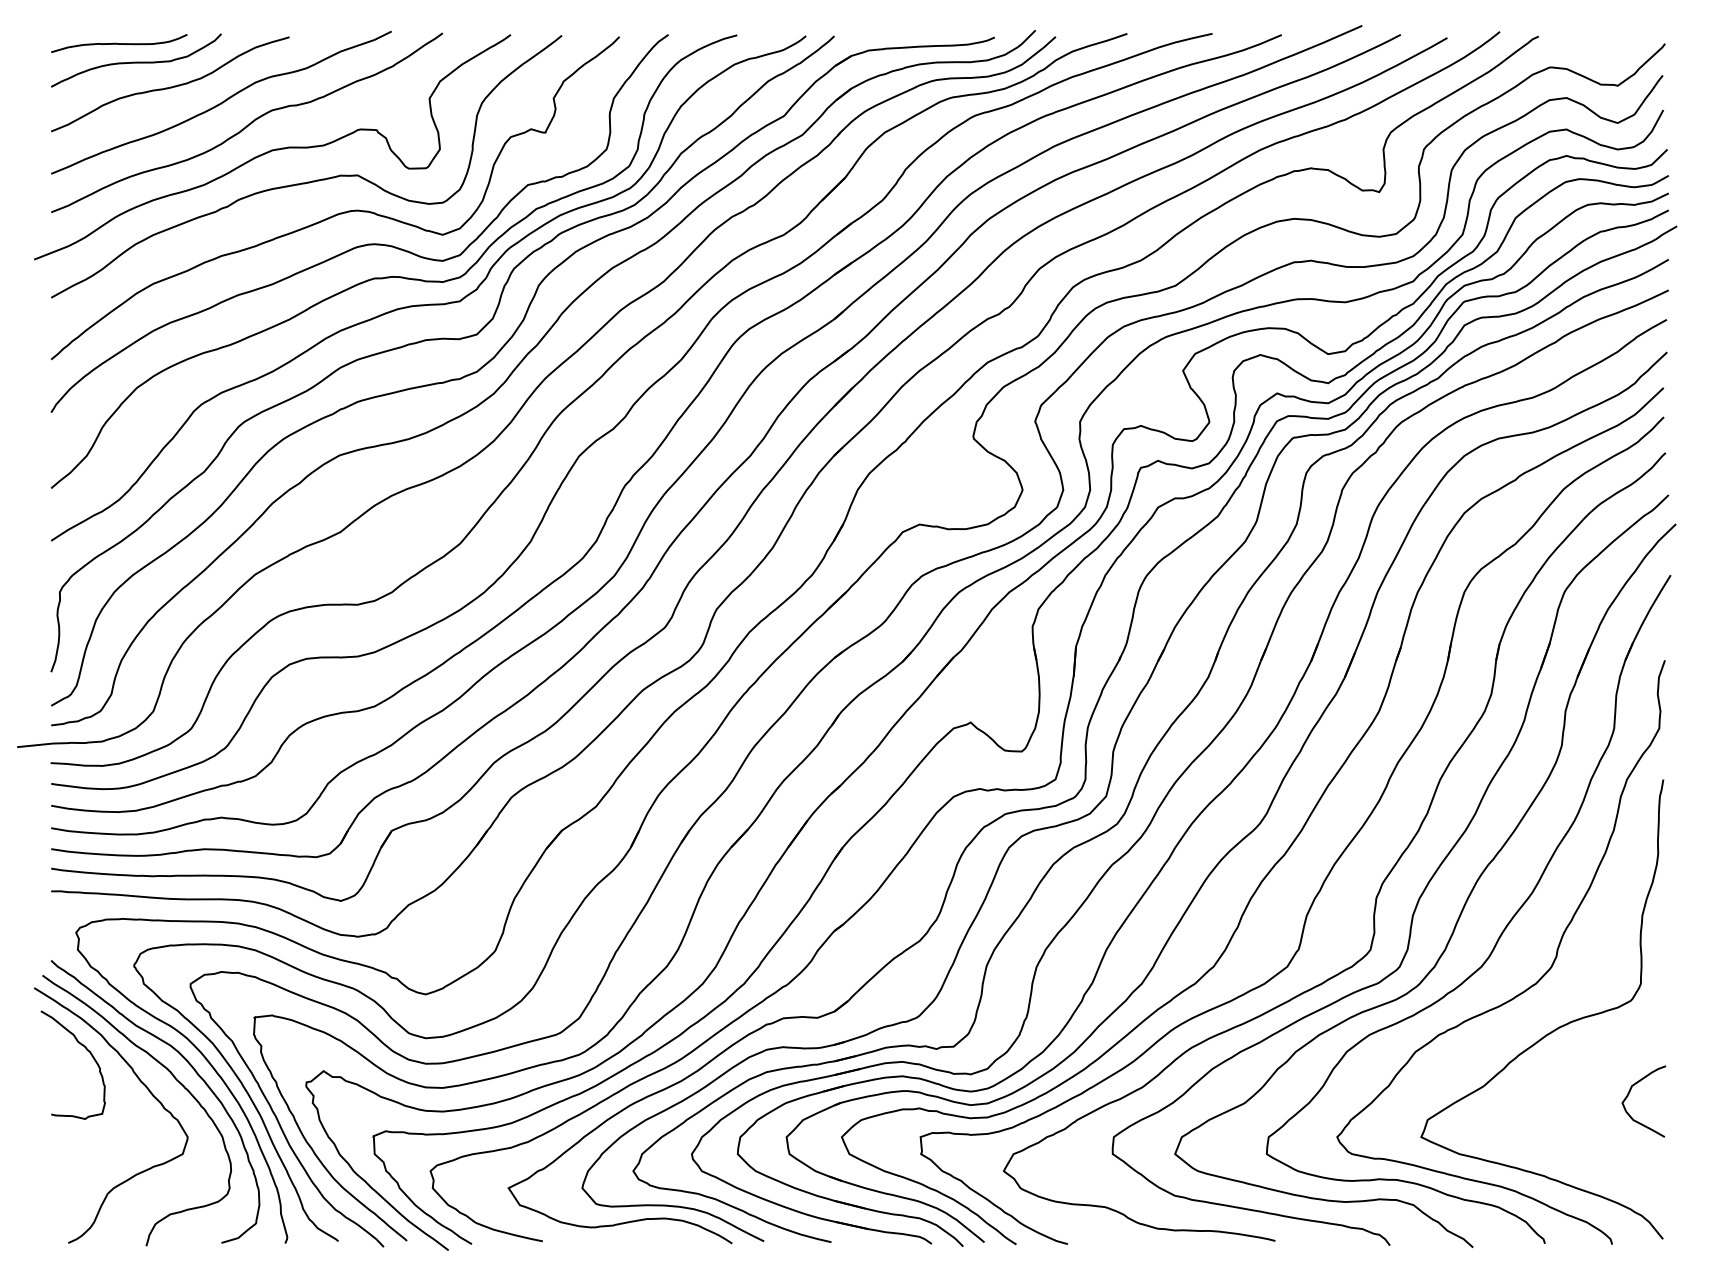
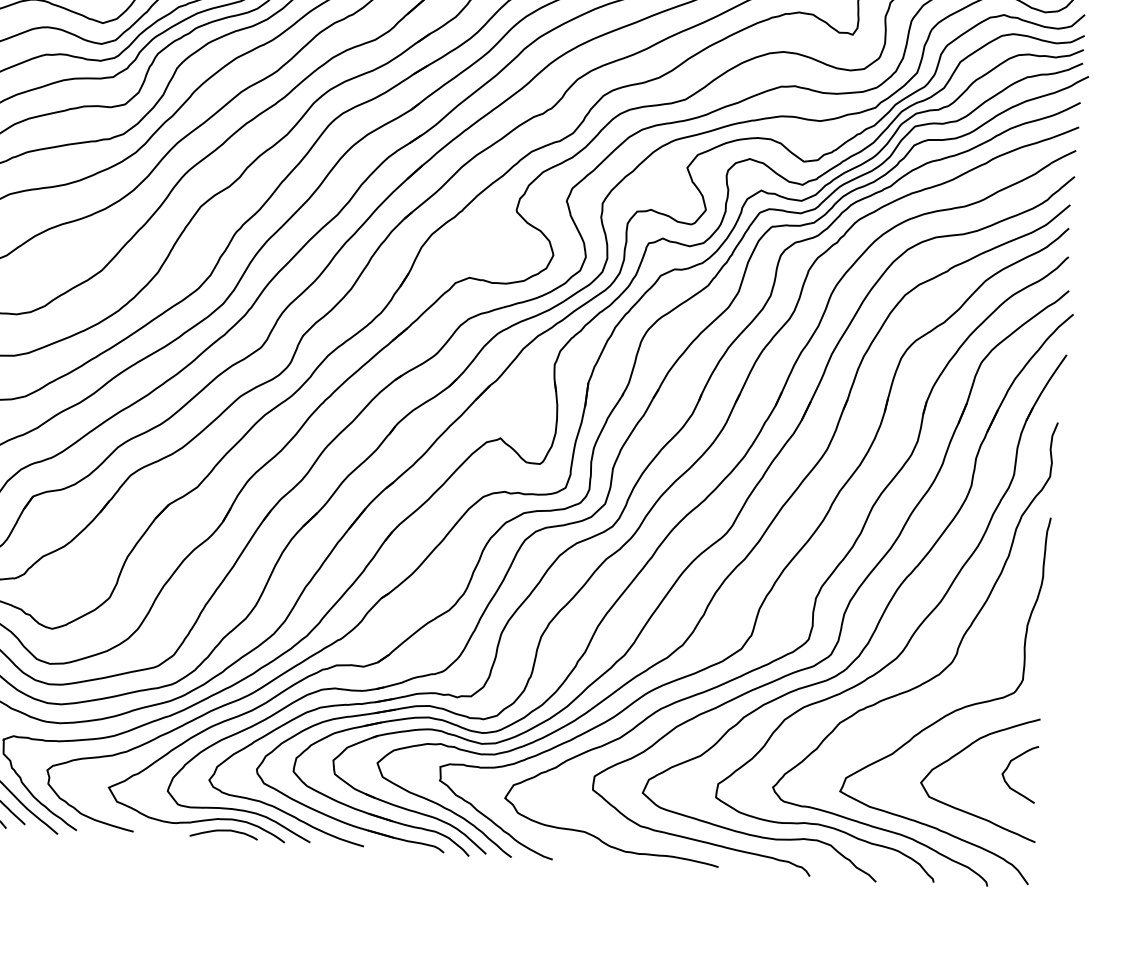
curve: (1570, 1078) -> (962, 751), added
curve: (655, 1233) -> (223, 830), added

